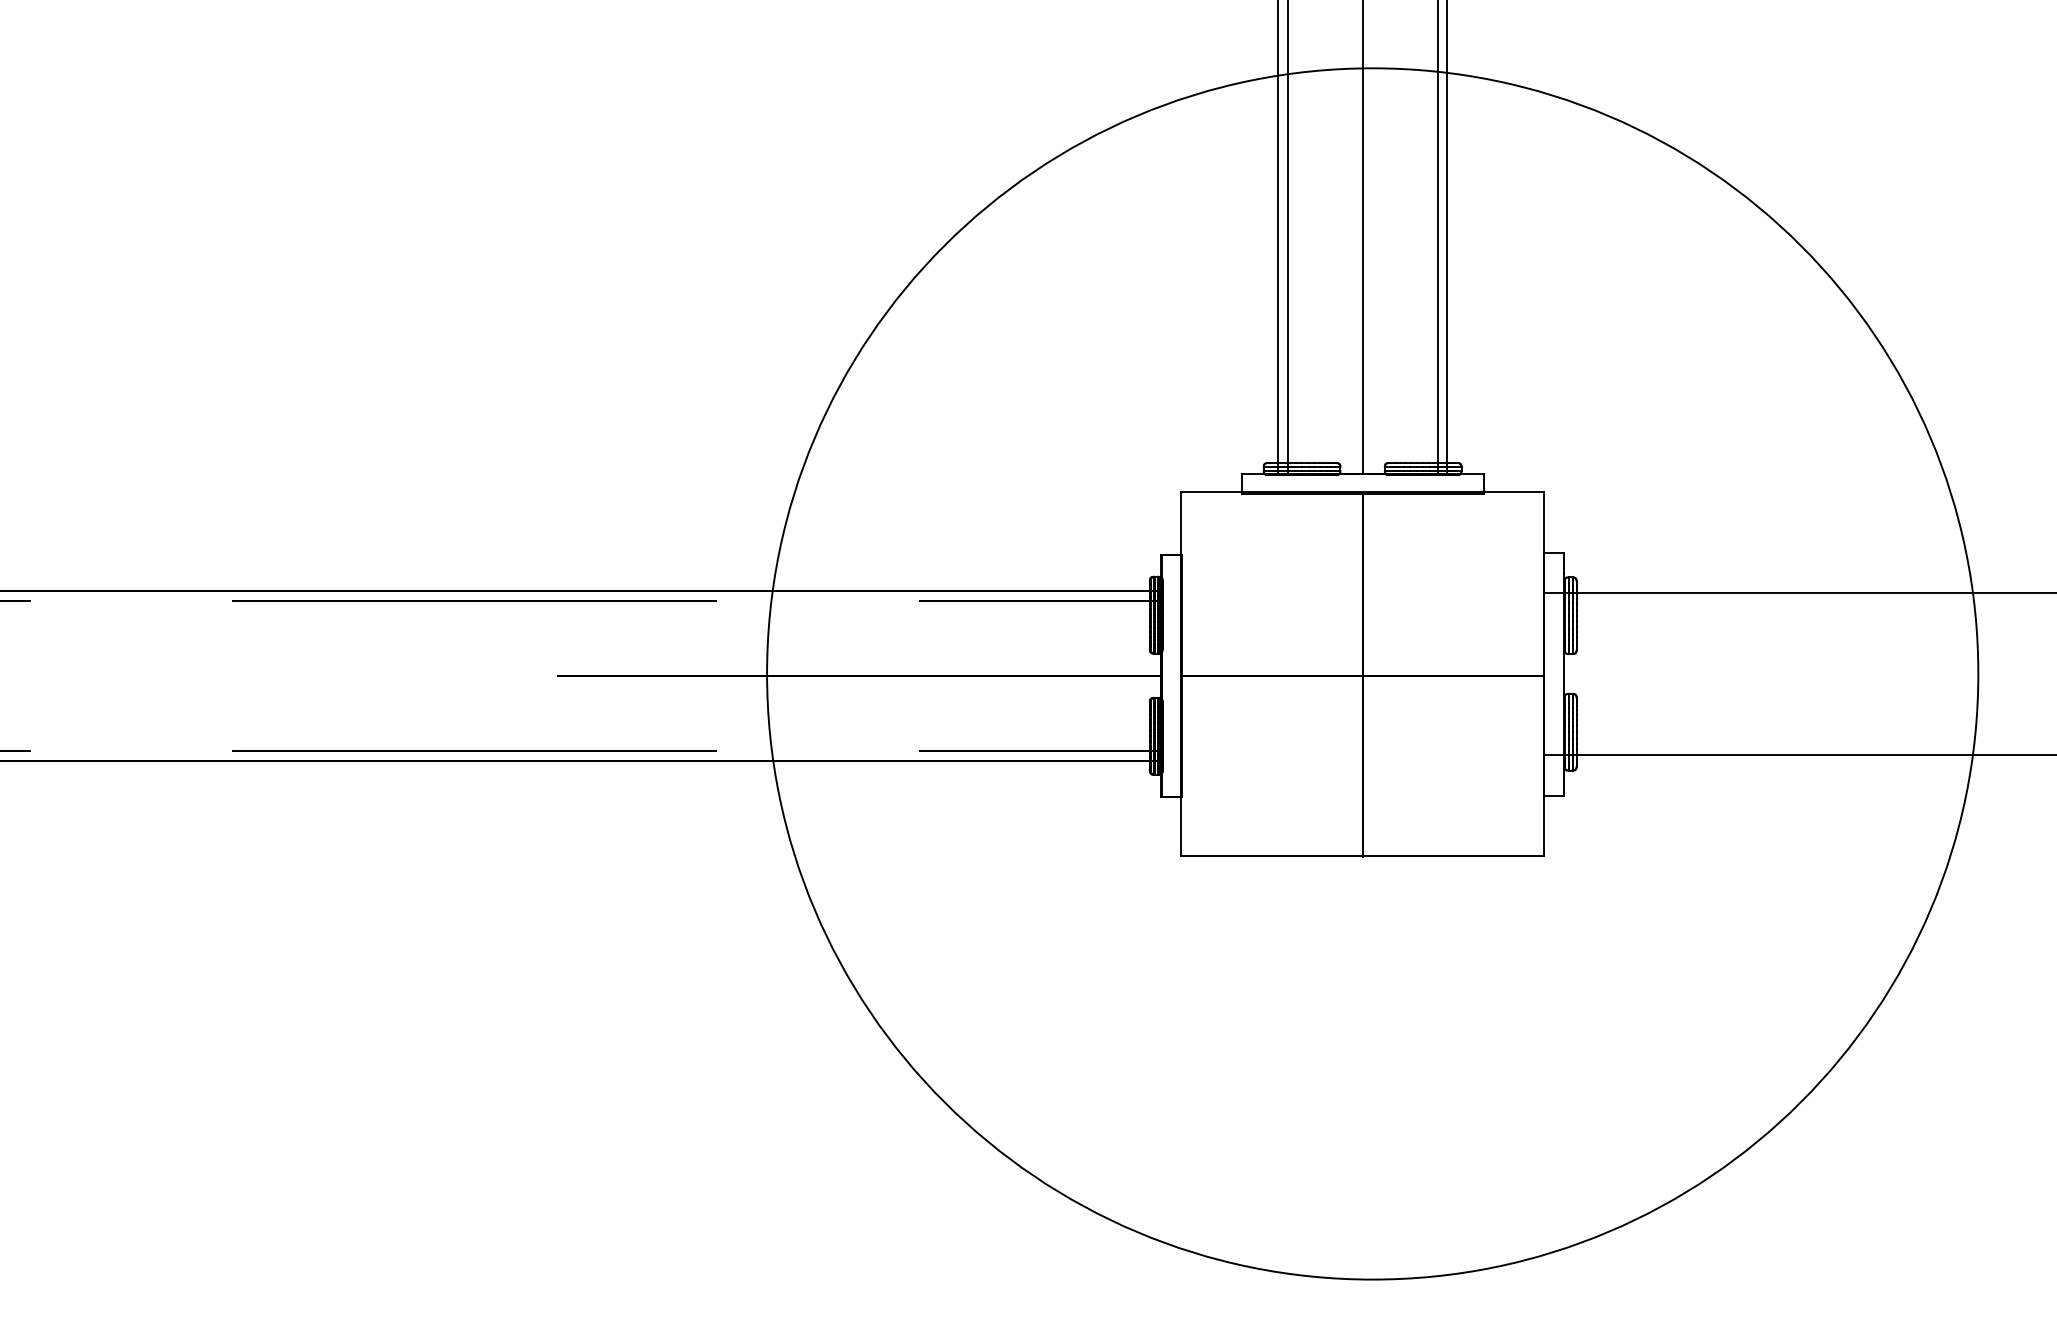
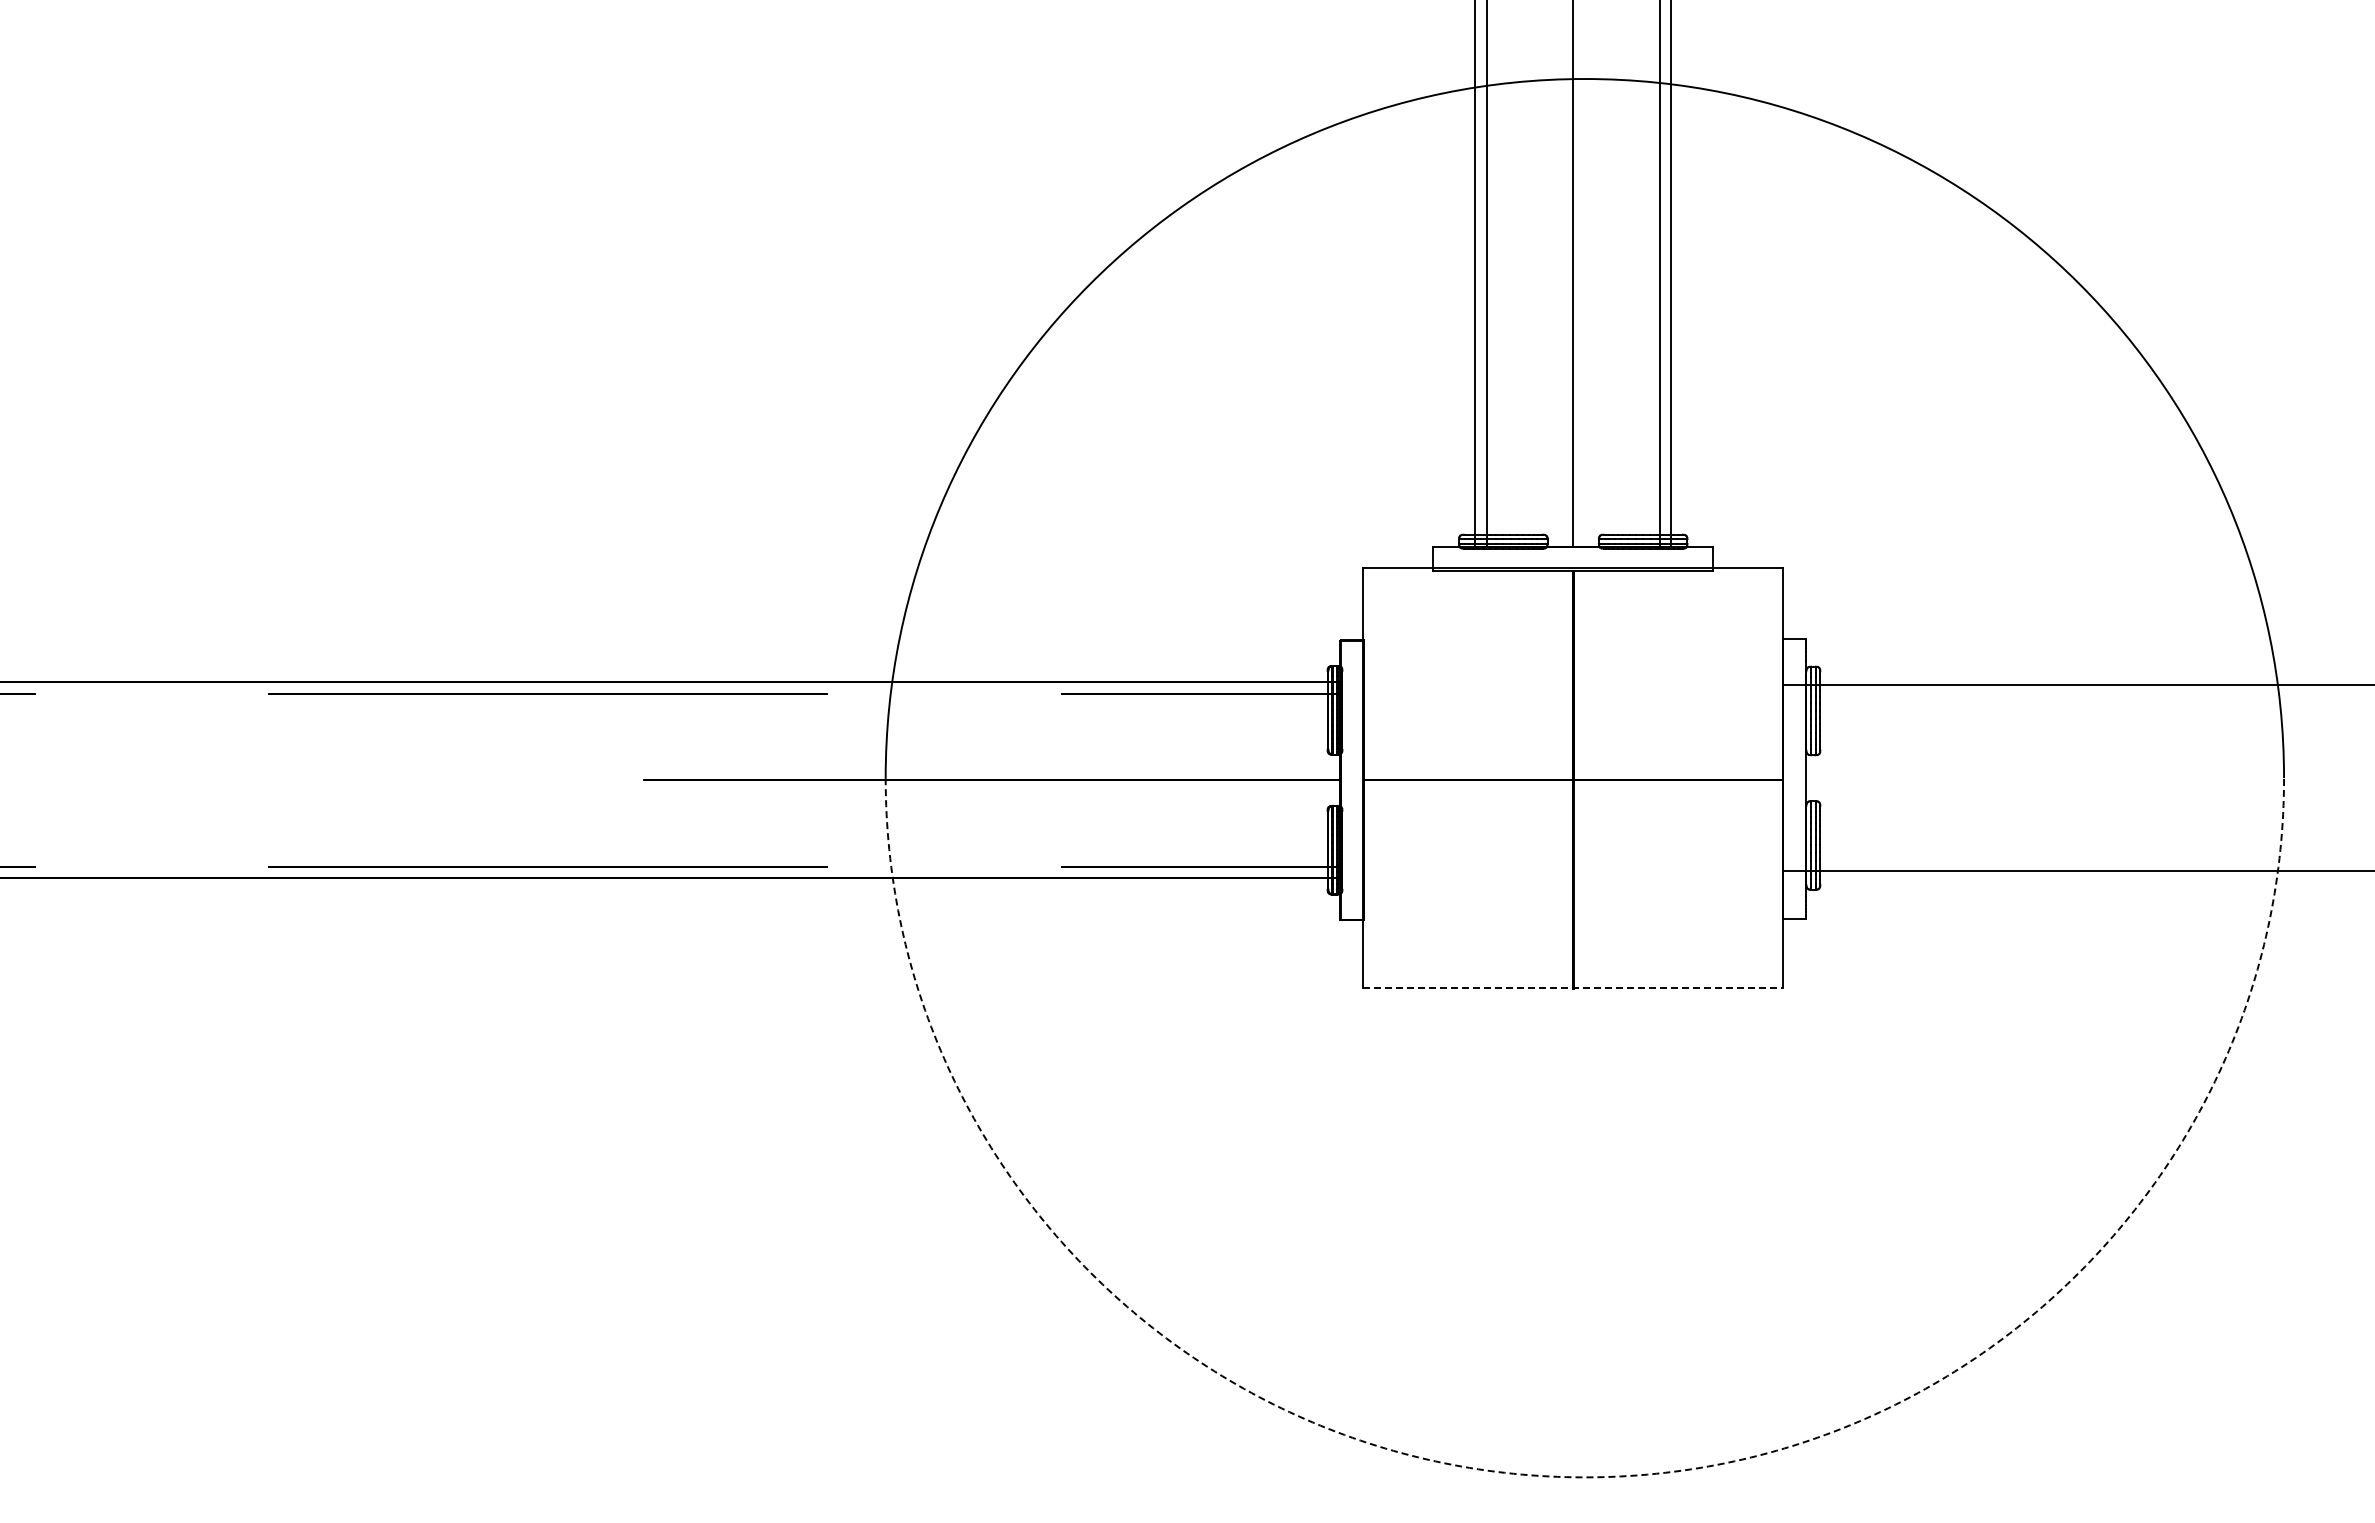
line: (1362, 855) -> (1573, 987), solid -> dashed
arc: (1372, 1279) -> (1584, 1477), solid -> dashed

